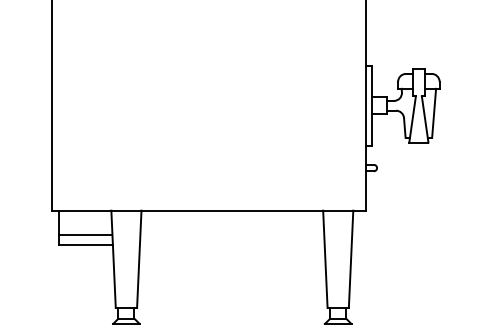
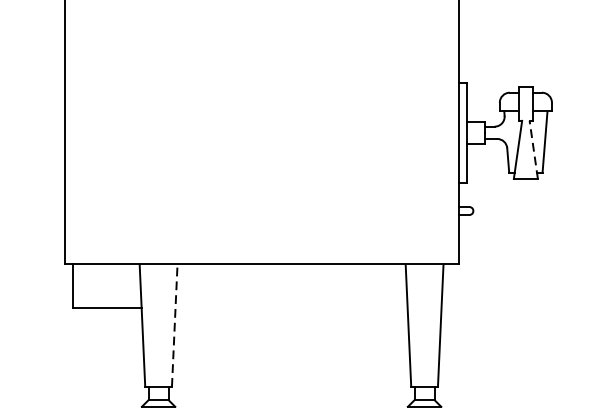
line: (425, 118) -> (534, 148), solid -> dashed
line: (85, 234) -> (107, 294), removed
line: (139, 259) -> (175, 325), solid -> dashed

